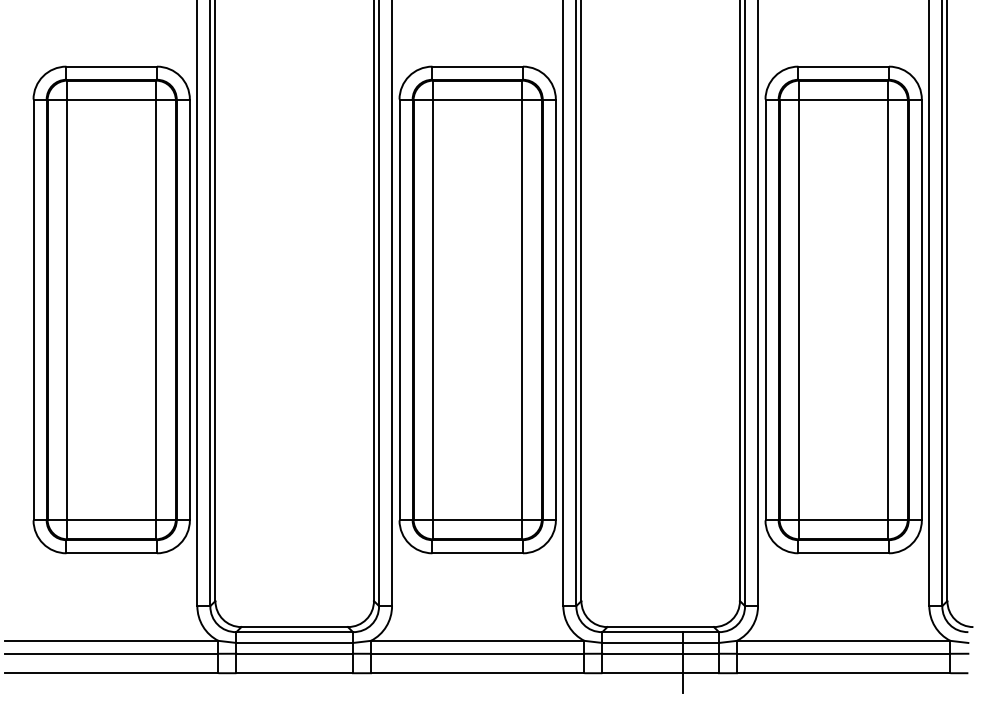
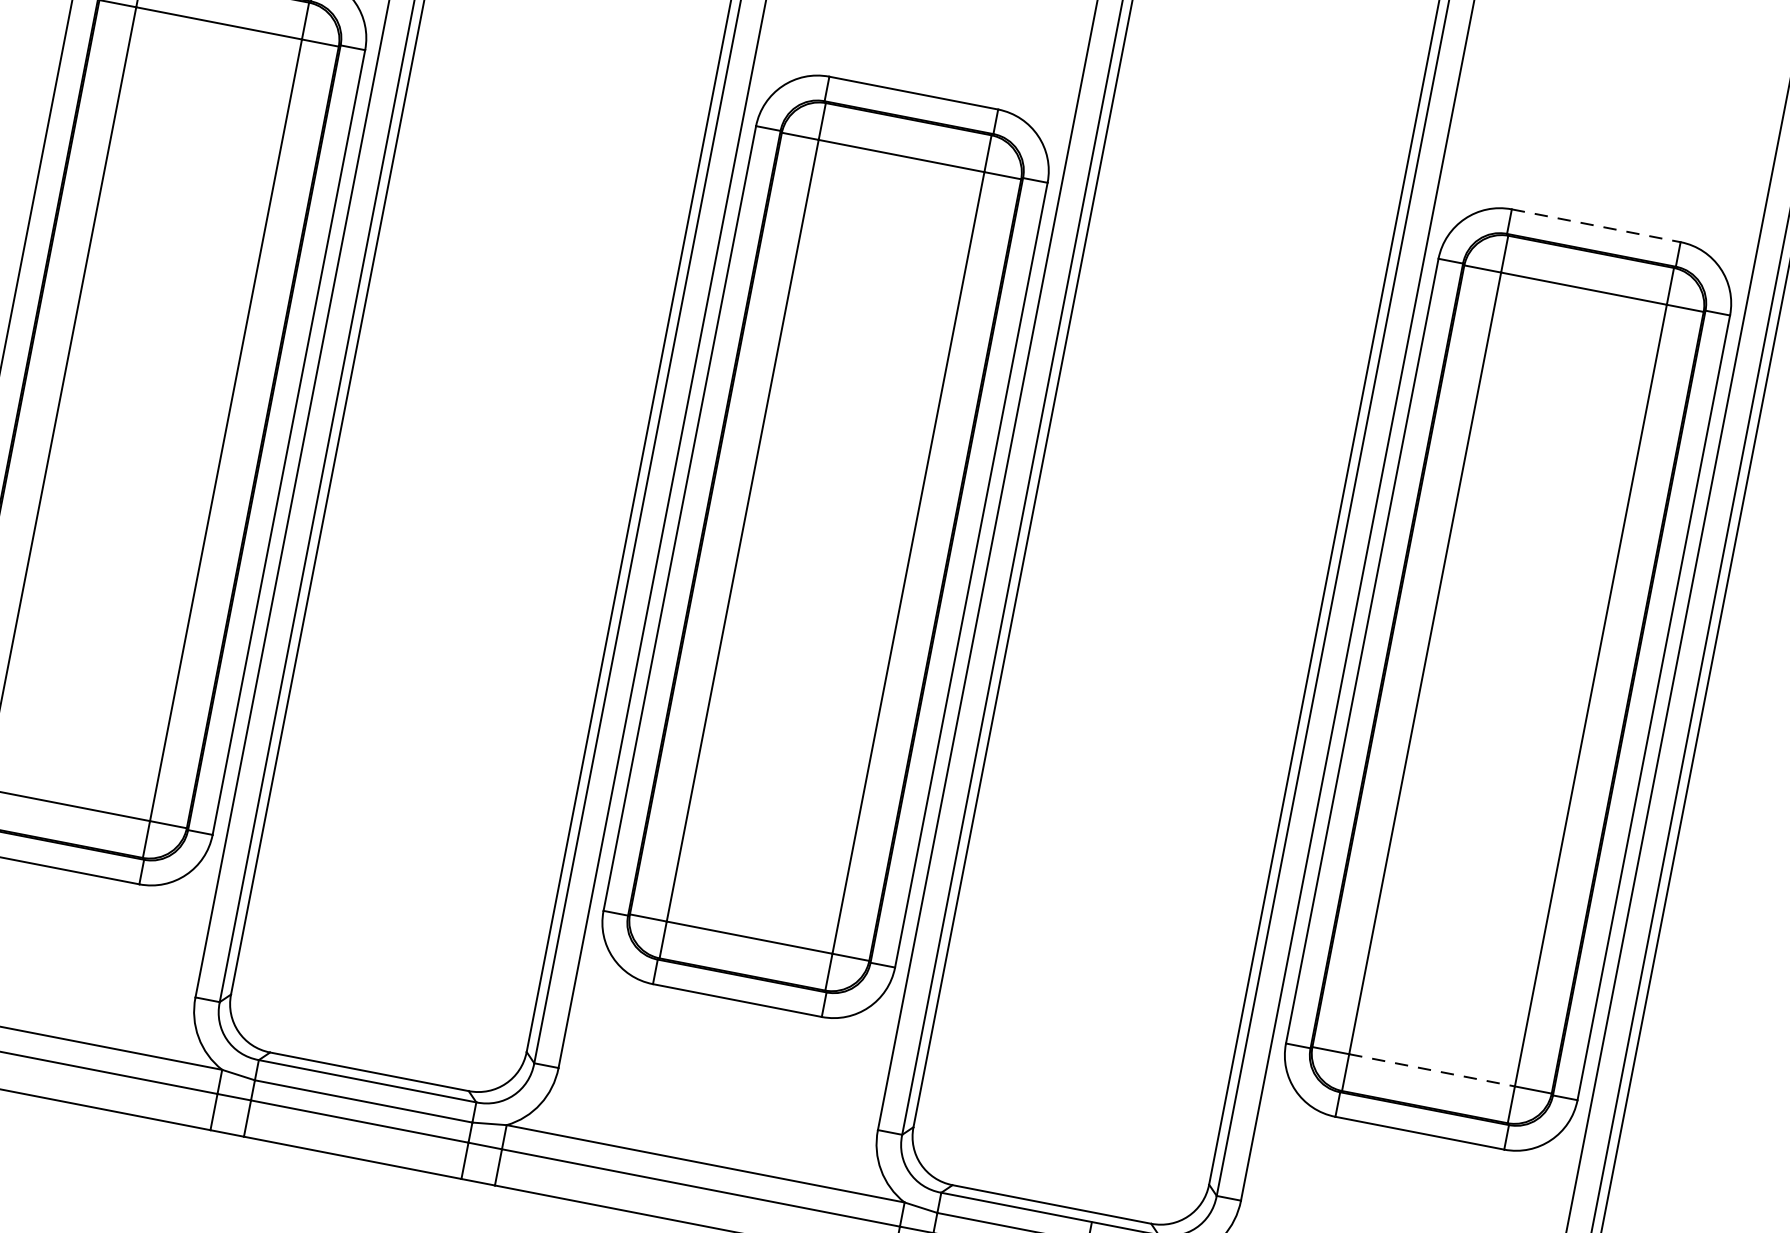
line: (844, 66) -> (1597, 225), solid -> dashed
line: (844, 519) -> (1433, 1070), solid -> dashed

